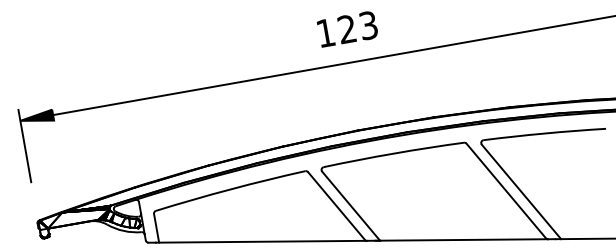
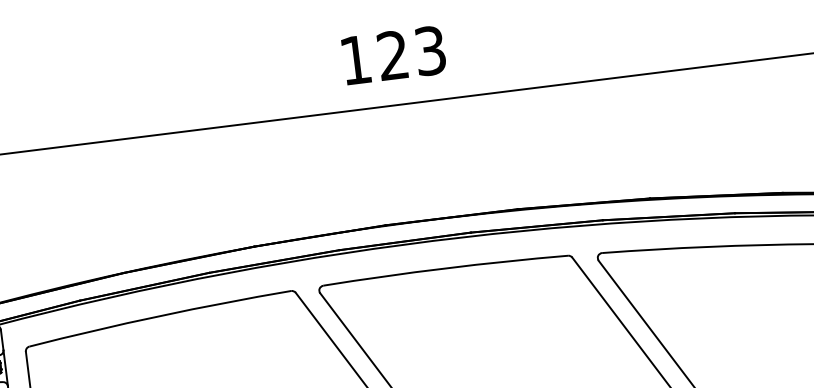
text: (346, 29) -> (391, 55), moved

